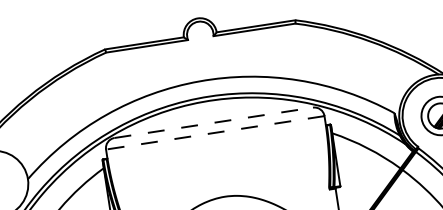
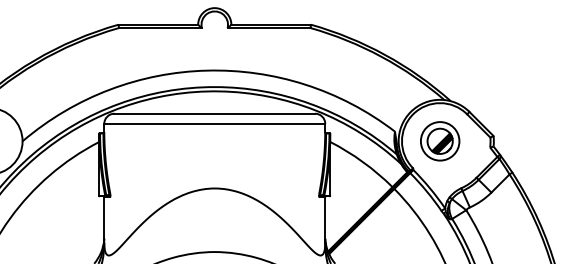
line: (214, 122) -> (215, 113), dashed -> solid
line: (214, 132) -> (214, 123), dashed -> solid

